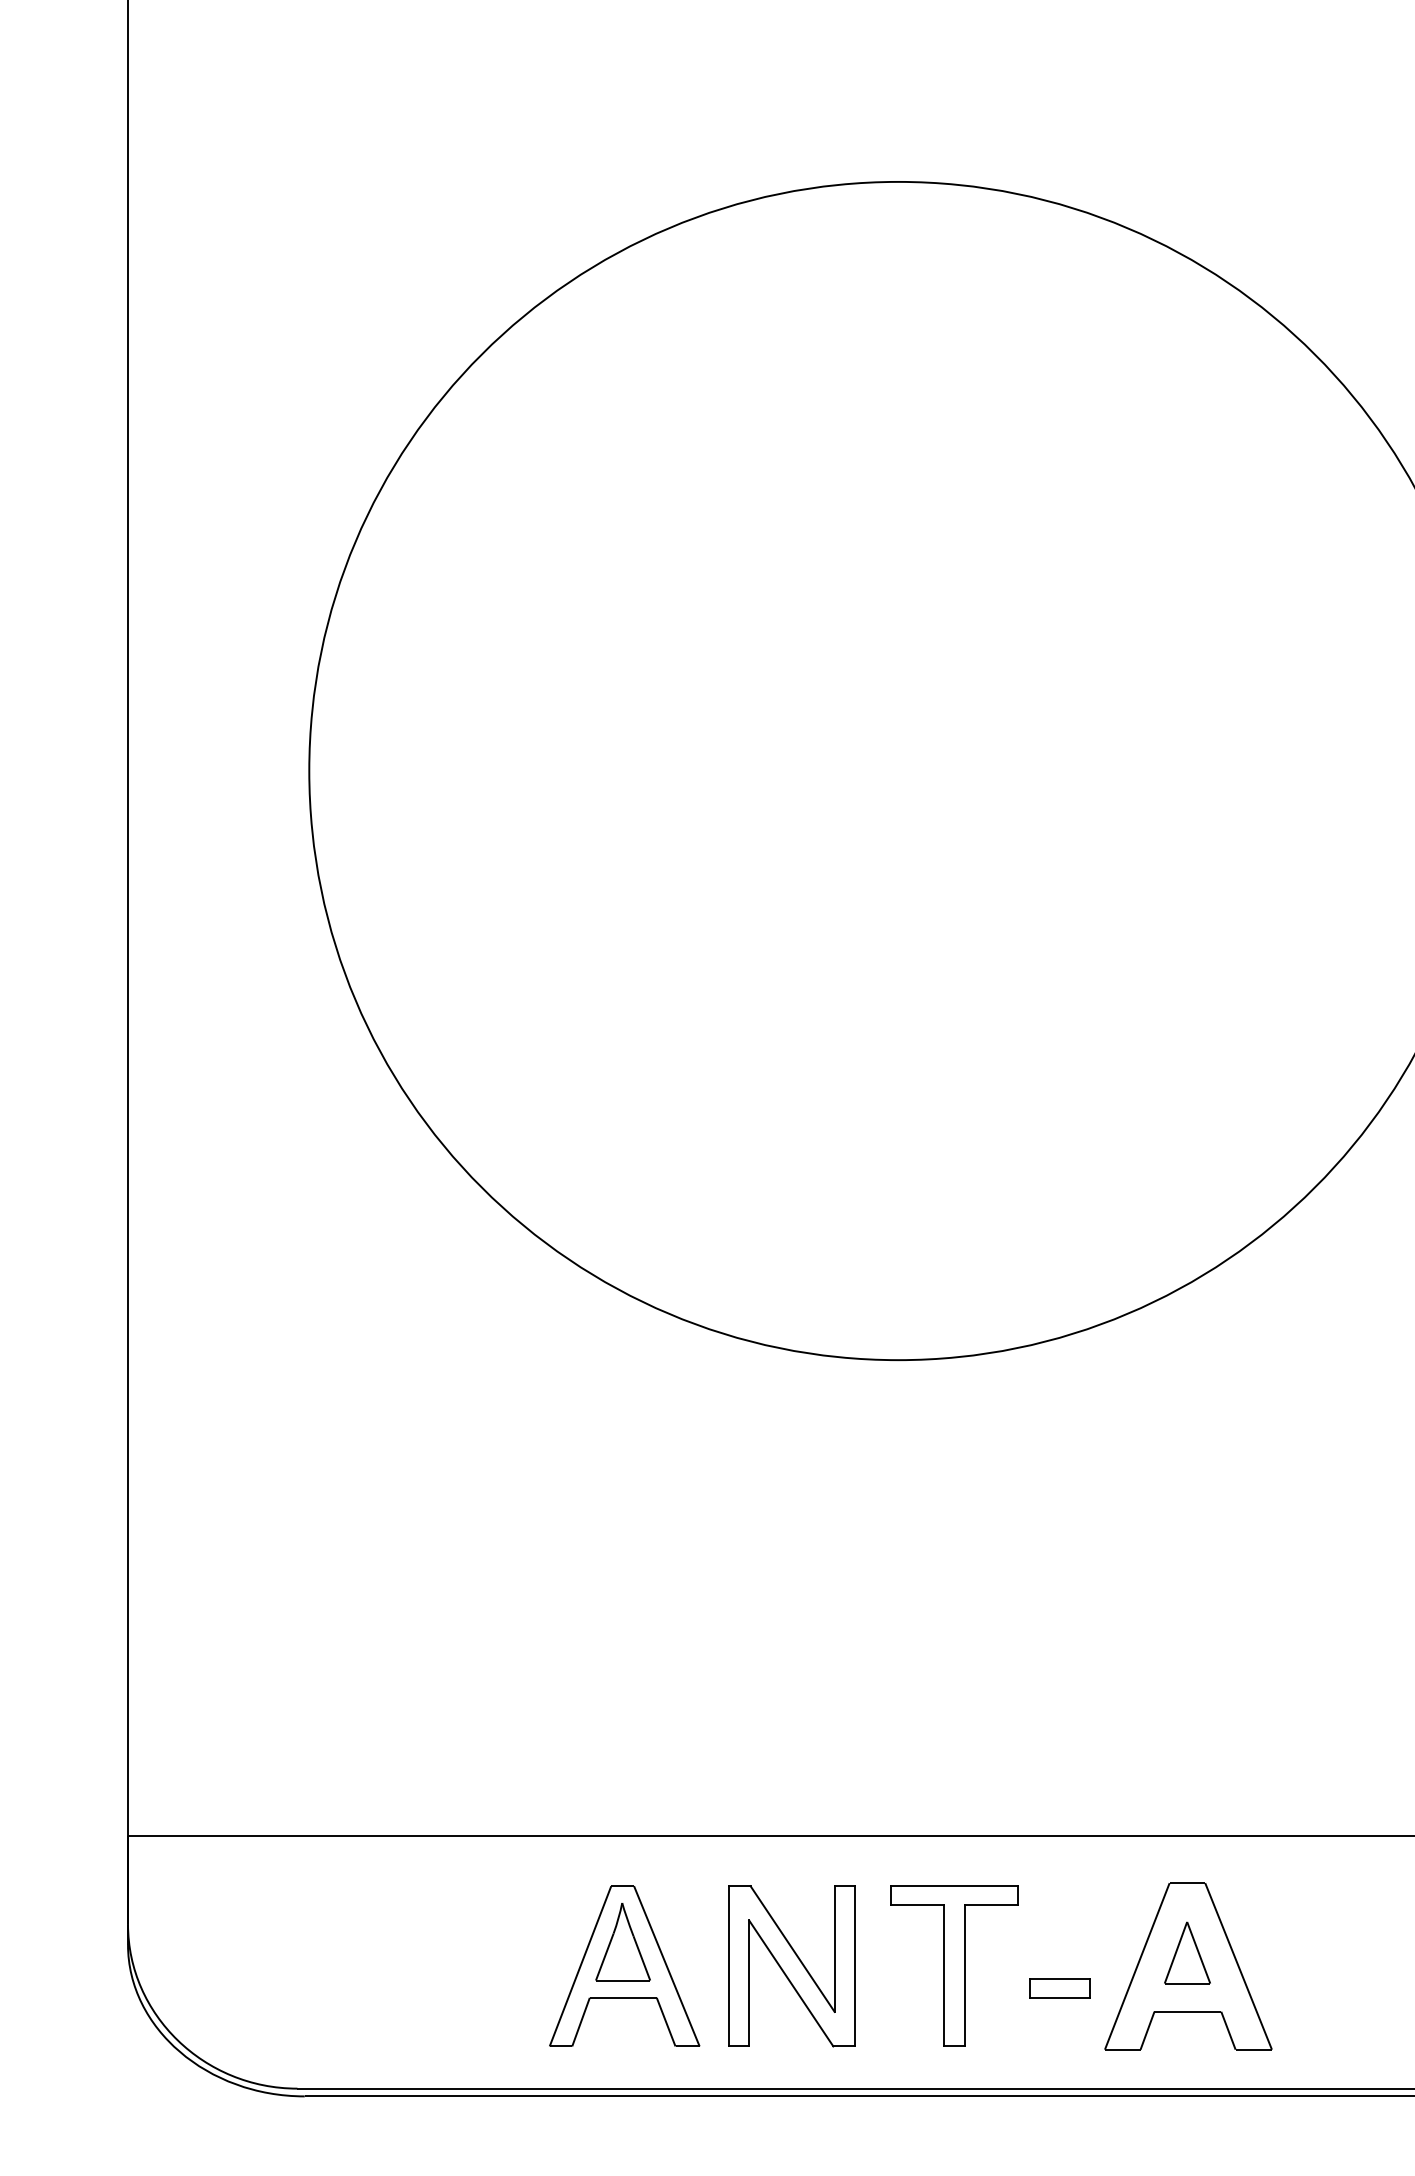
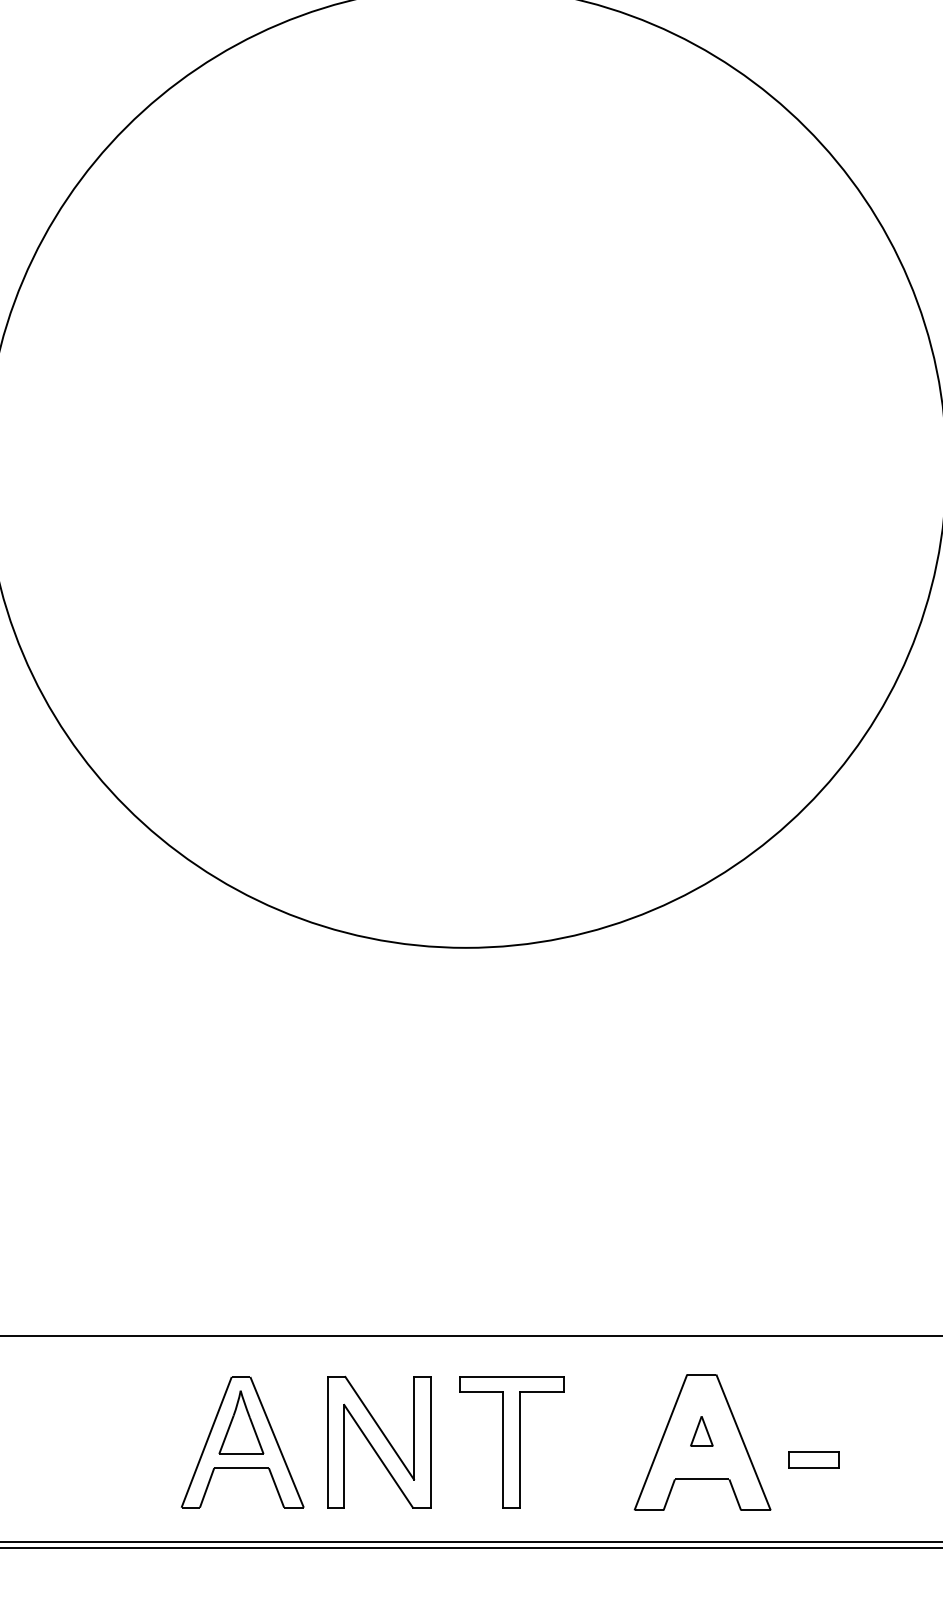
part: (1187, 1952) -> (701, 1431), size x0.6
part: (1059, 1988) -> (813, 1460), moved

